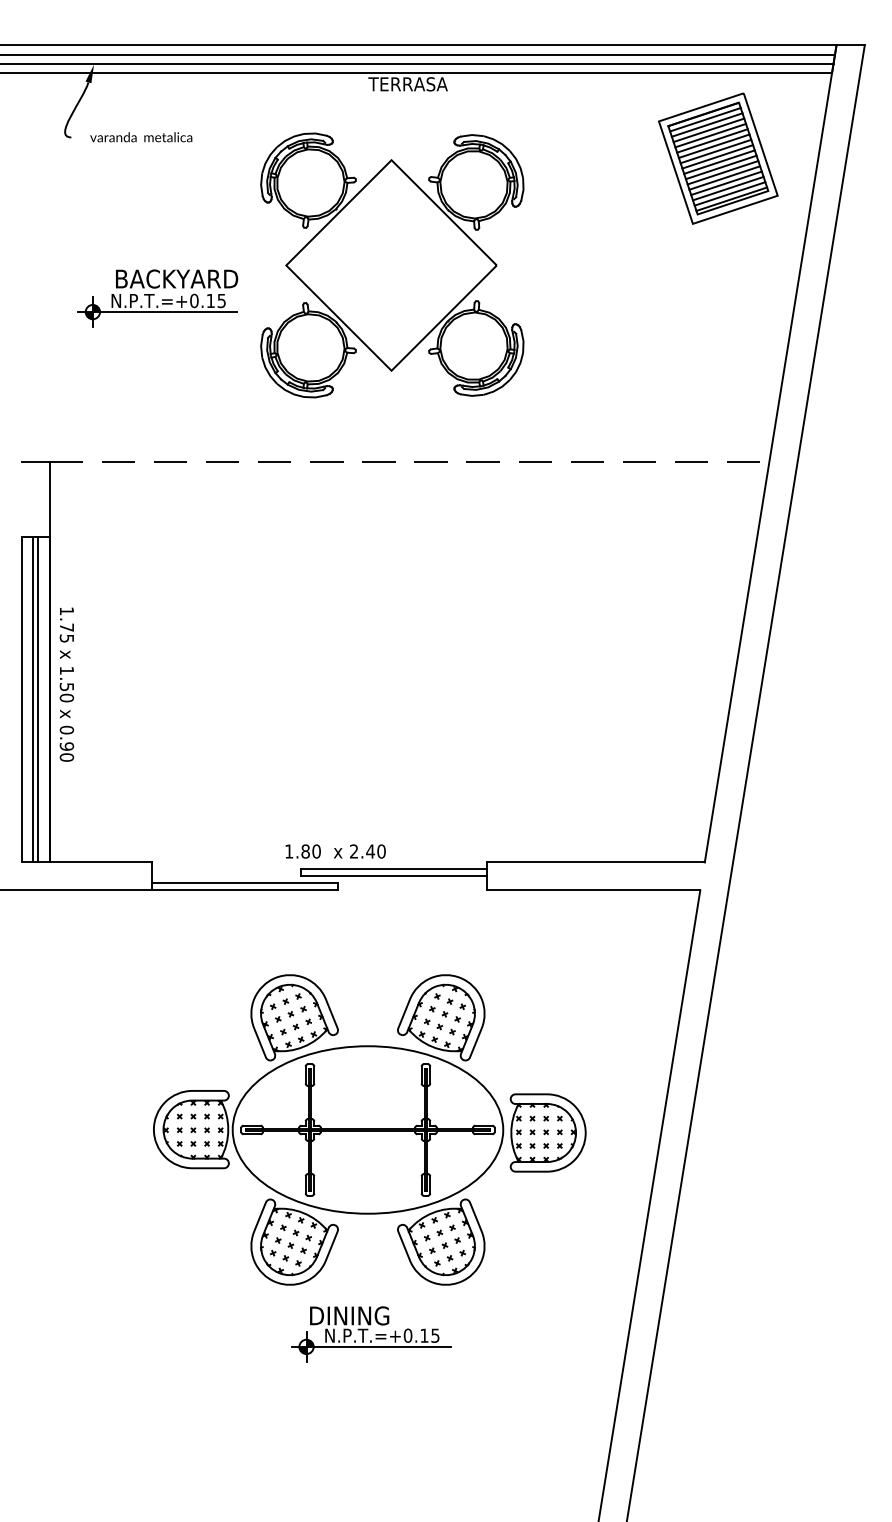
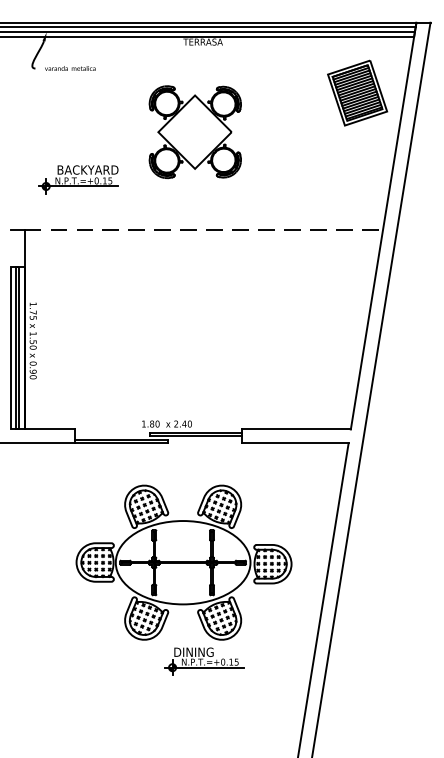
part: (718, 157) -> (357, 92), moved
part: (392, 263) -> (195, 131), size x0.7
part: (157, 298) -> (78, 179), moved
part: (370, 1334) -> (204, 661), moved

